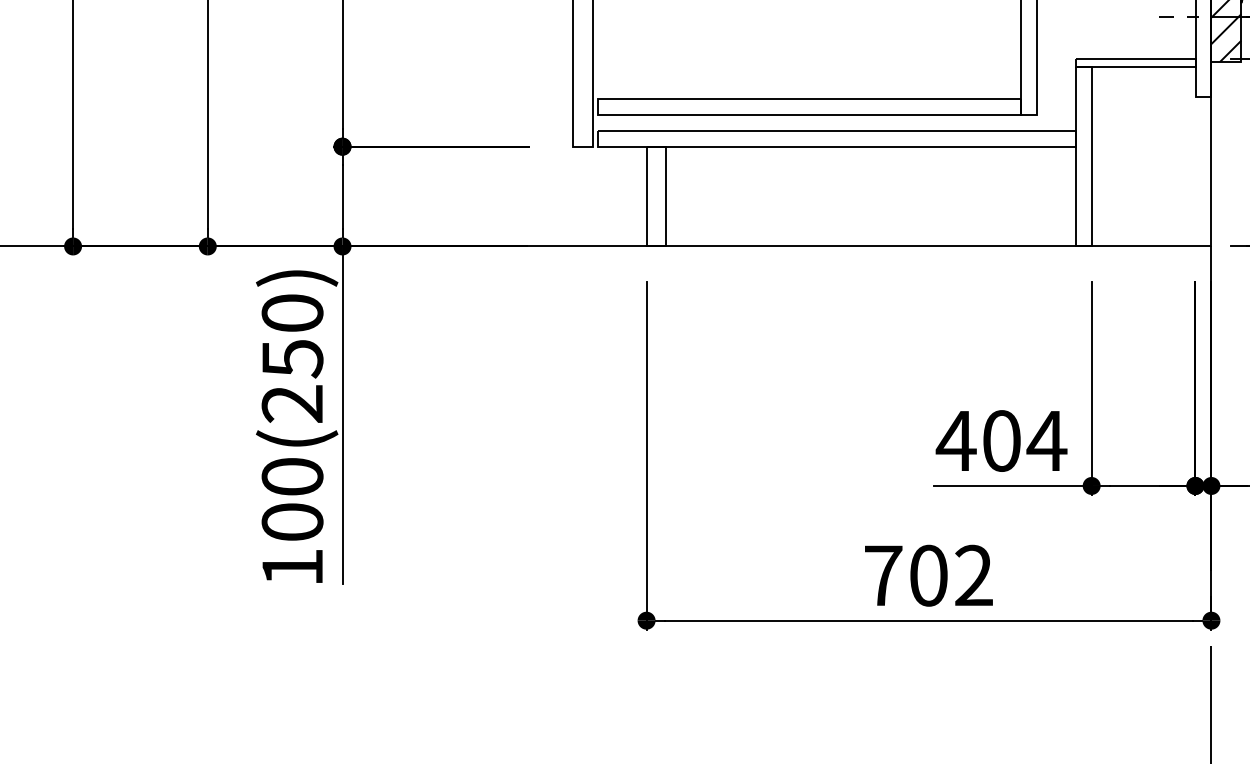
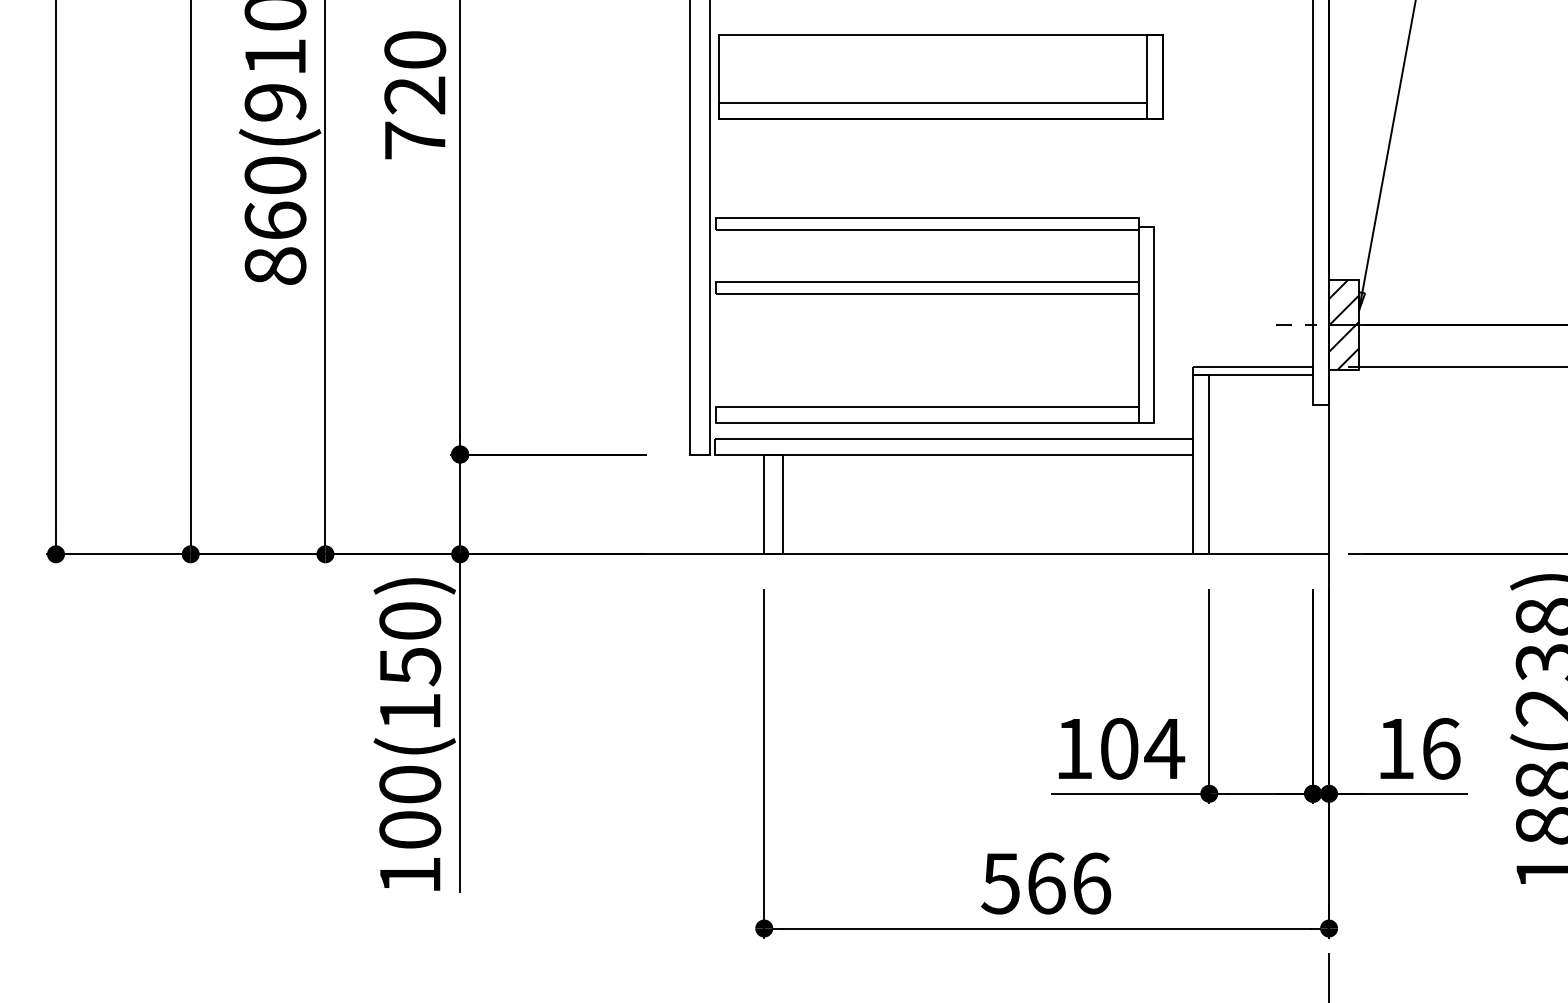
text: (291, 403) -> (409, 711), 100(250) -> 100(150)
text: (955, 440) -> (1073, 748), 404 -> 104
text: (928, 575) -> (1046, 883), 702 -> 566

